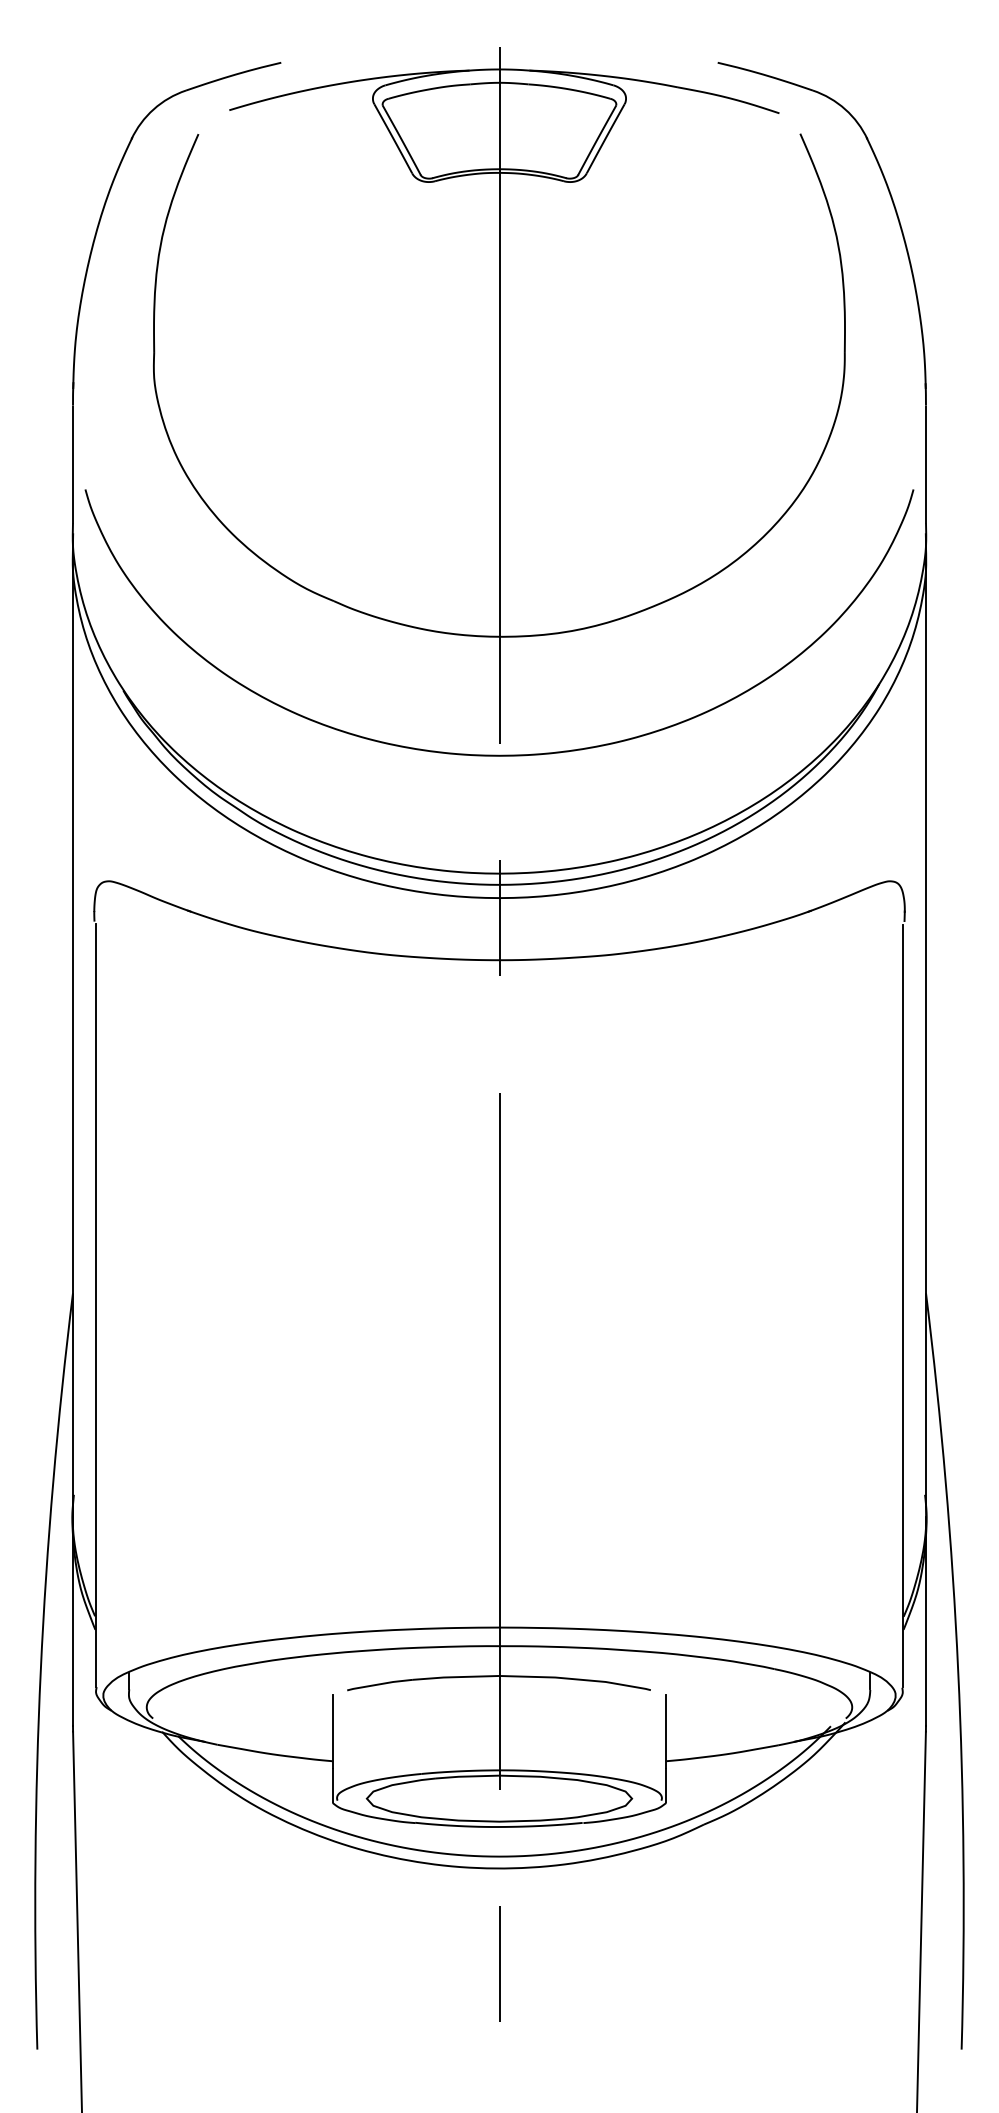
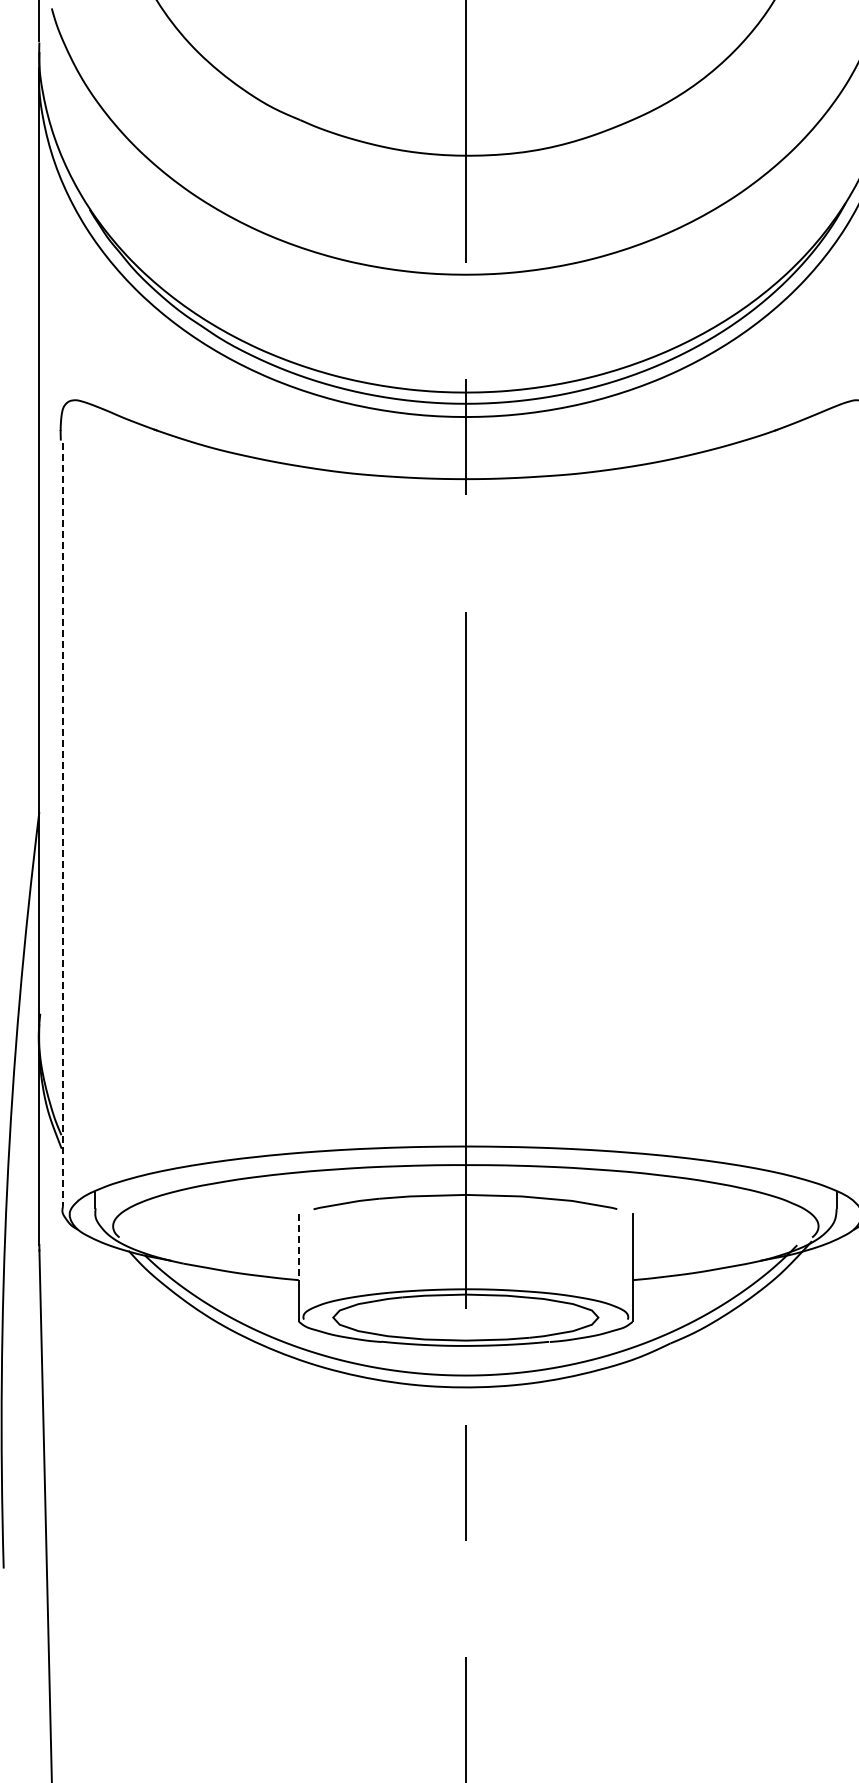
line: (96, 1306) -> (62, 825), solid -> dashed
line: (332, 1731) -> (298, 1250), solid -> dashed

